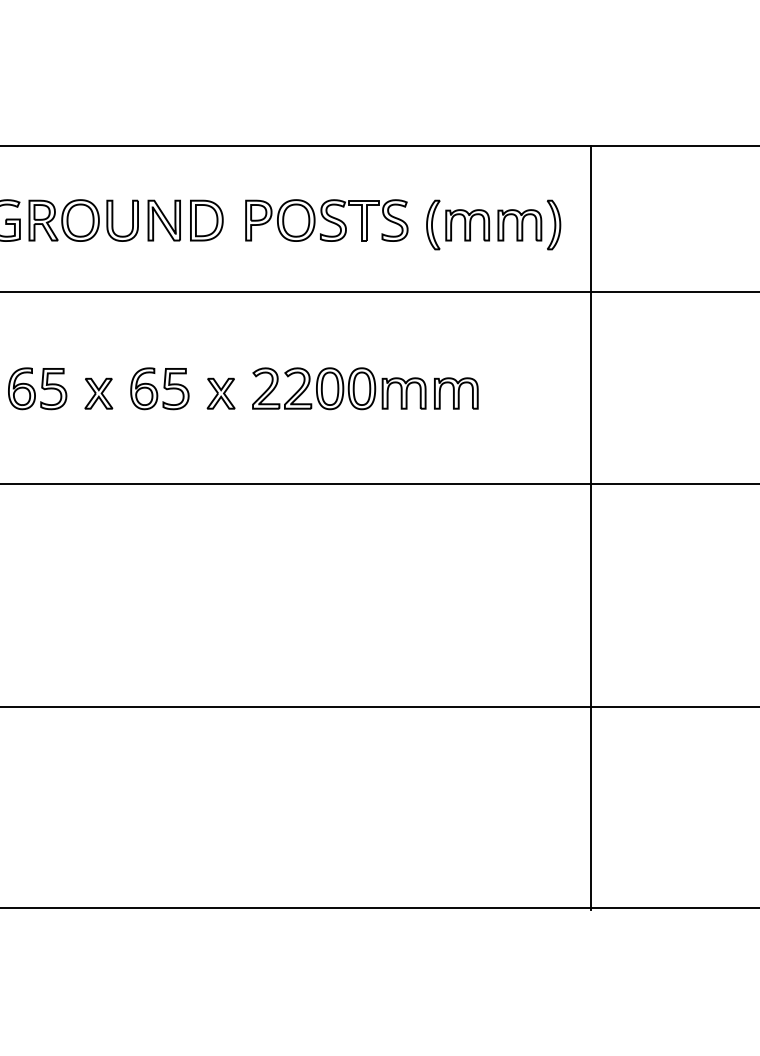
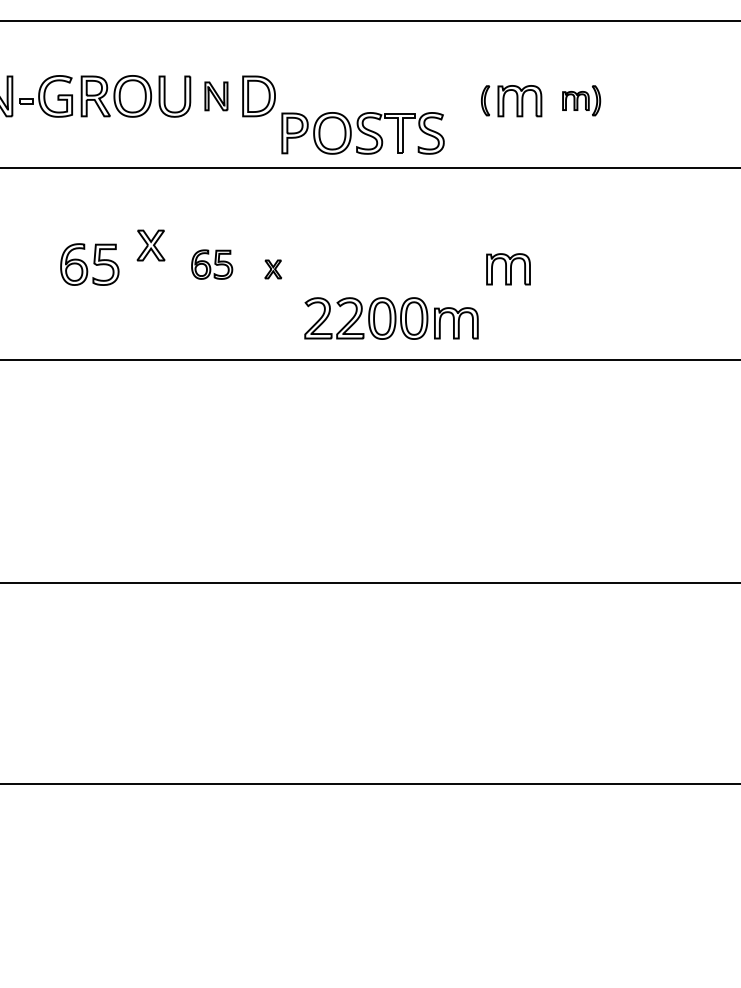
part: (163, 220) -> (215, 96), size x0.7
part: (326, 220) -> (362, 133), moved
part: (433, 224) -> (485, 100), size x0.6
part: (529, 224) -> (581, 100), size x0.6
part: (159, 388) -> (211, 264), size x0.7
part: (339, 388) -> (391, 318), moved
part: (98, 393) -> (150, 245), moved
part: (220, 393) -> (272, 269), size x0.6
line: (590, 527) -> (642, 403), removed

